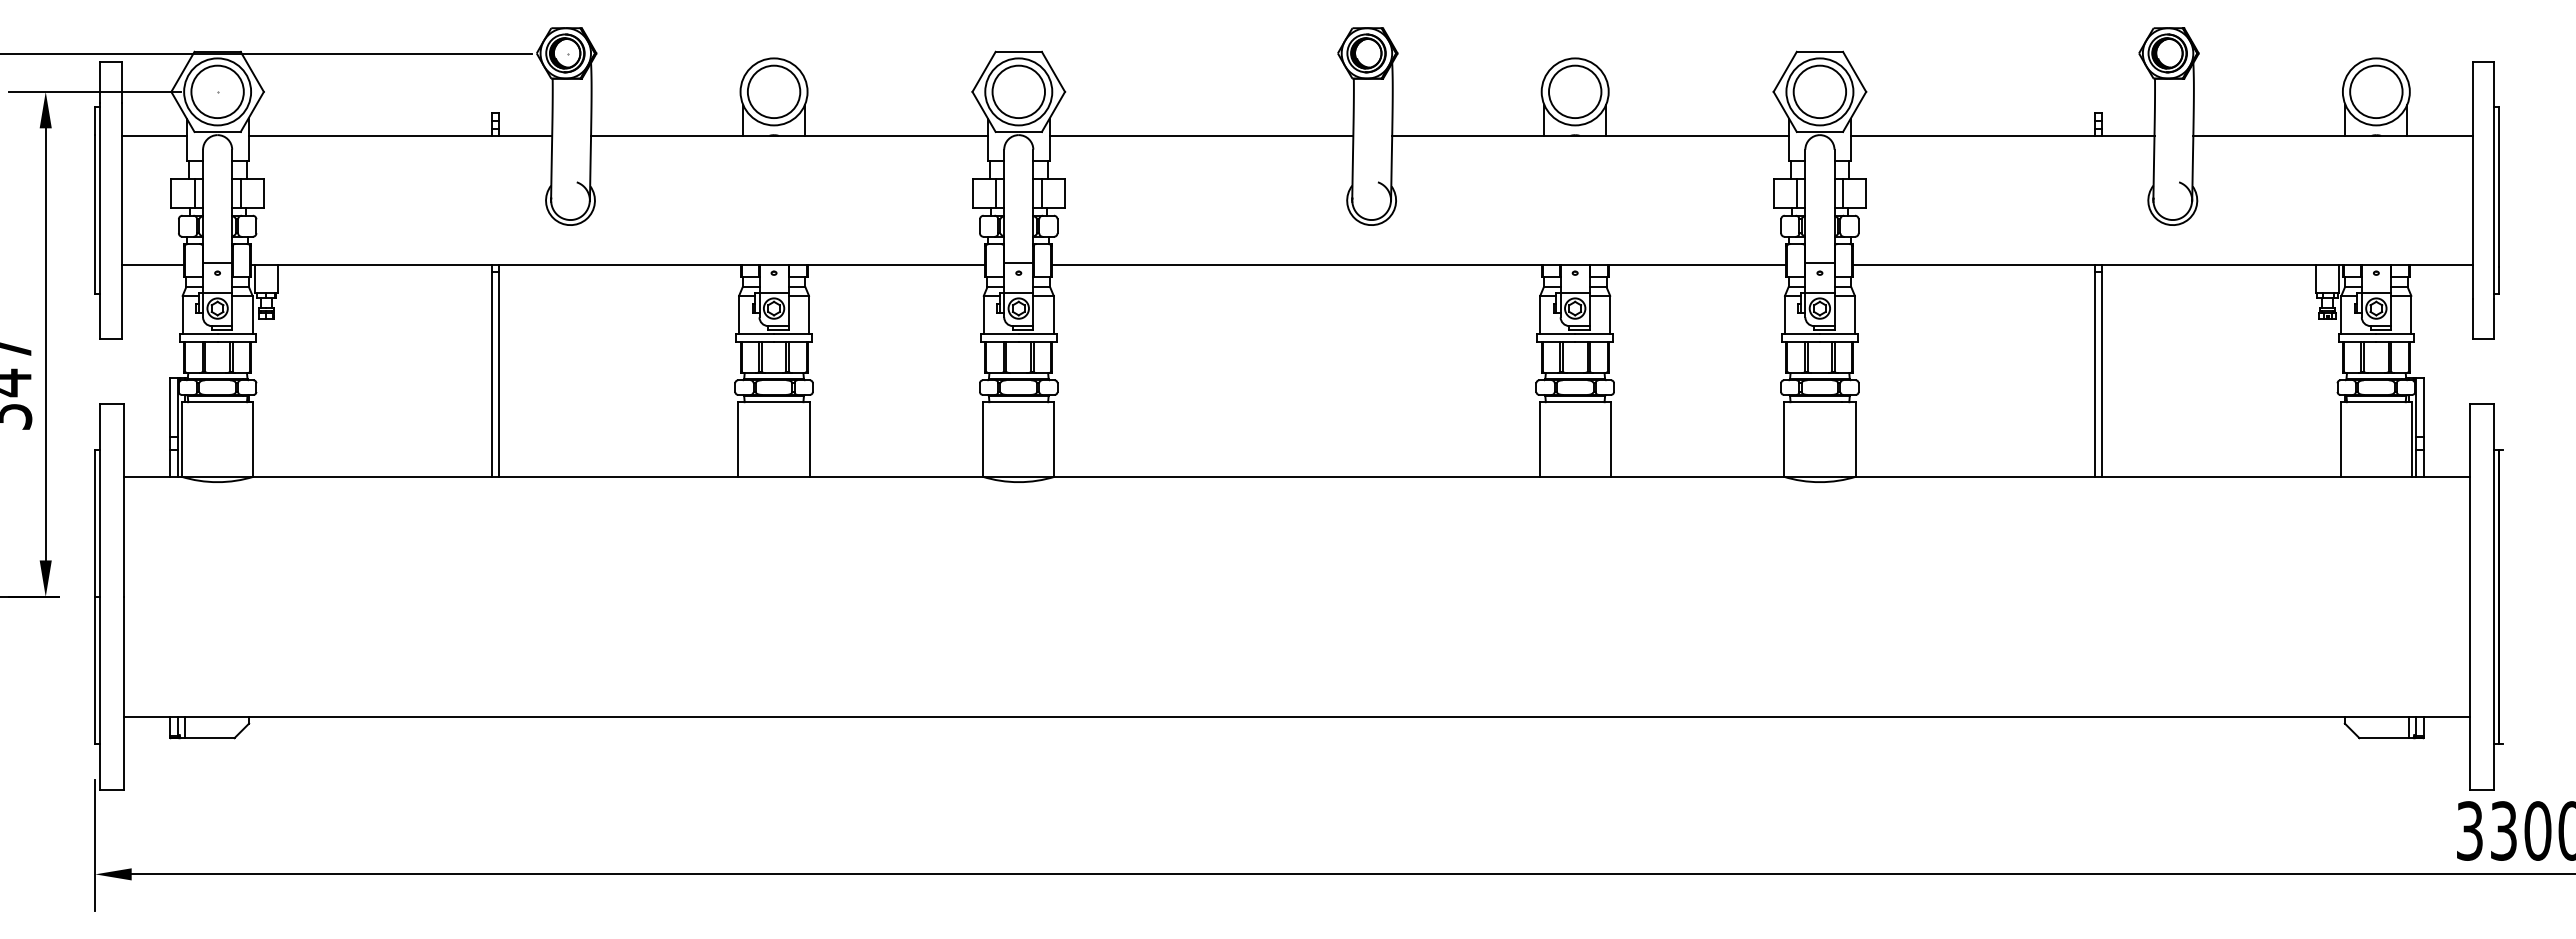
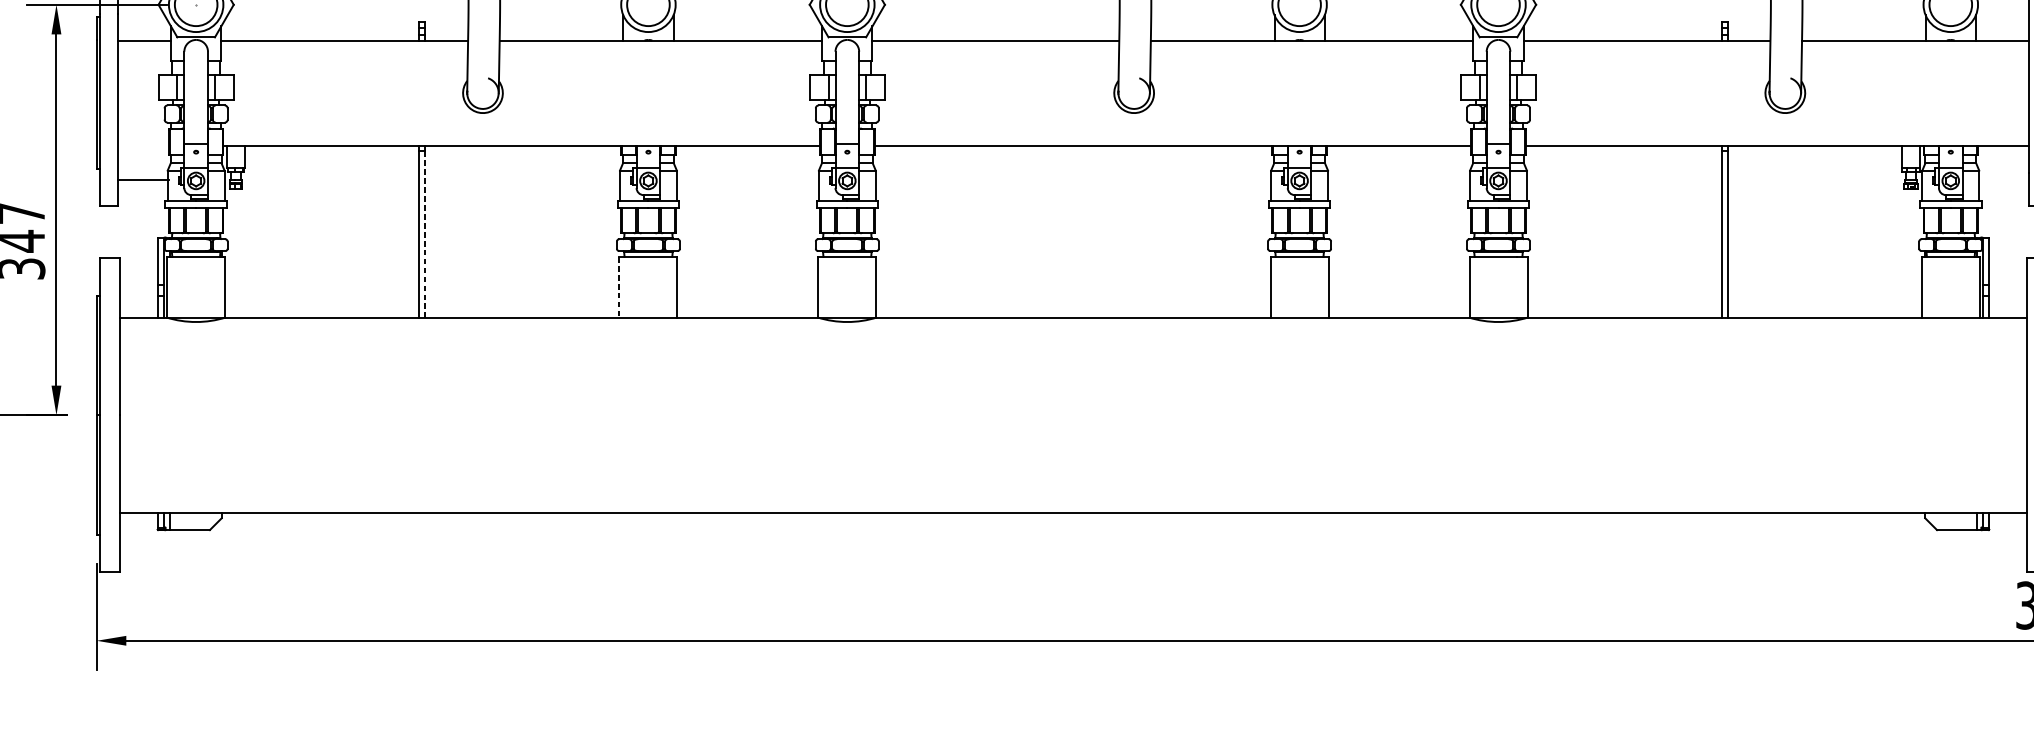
line: (152, 265) -> (143, 180), moved
line: (499, 374) -> (425, 234), solid -> dashed
line: (738, 439) -> (619, 287), solid -> dashed

